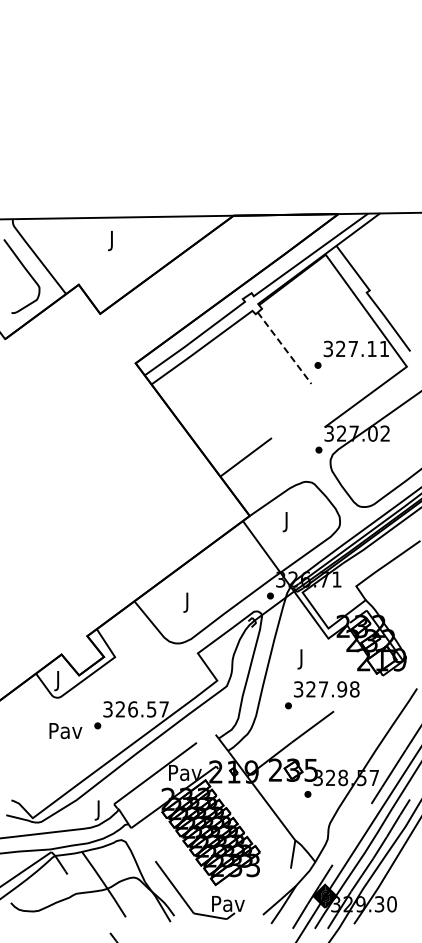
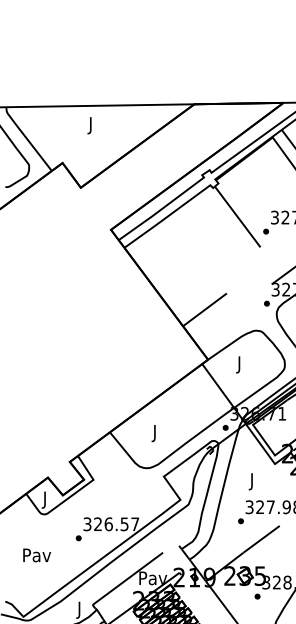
line: (284, 348) -> (237, 217), dashed -> solid
text: (65, 731) -> (36, 555), moved

